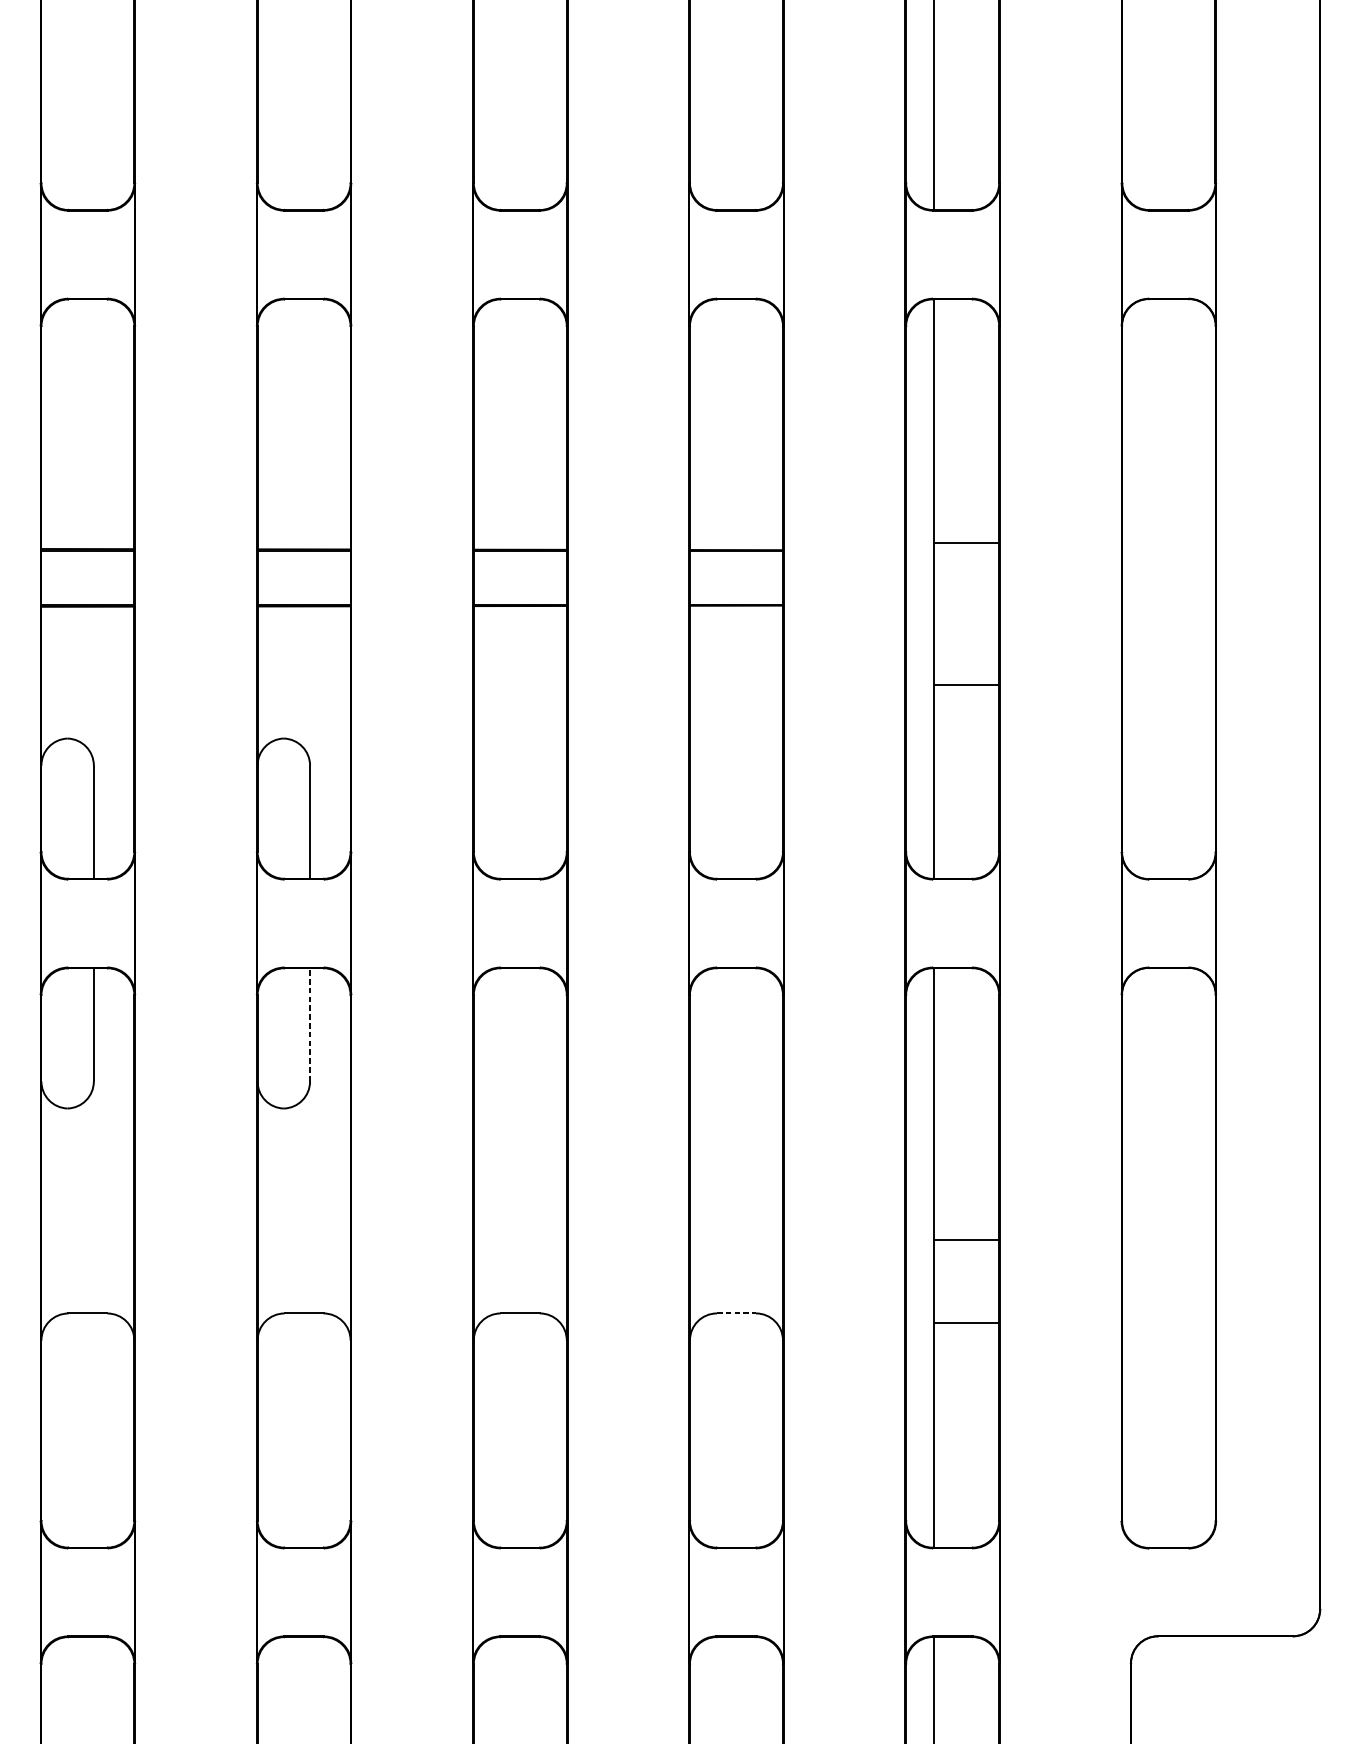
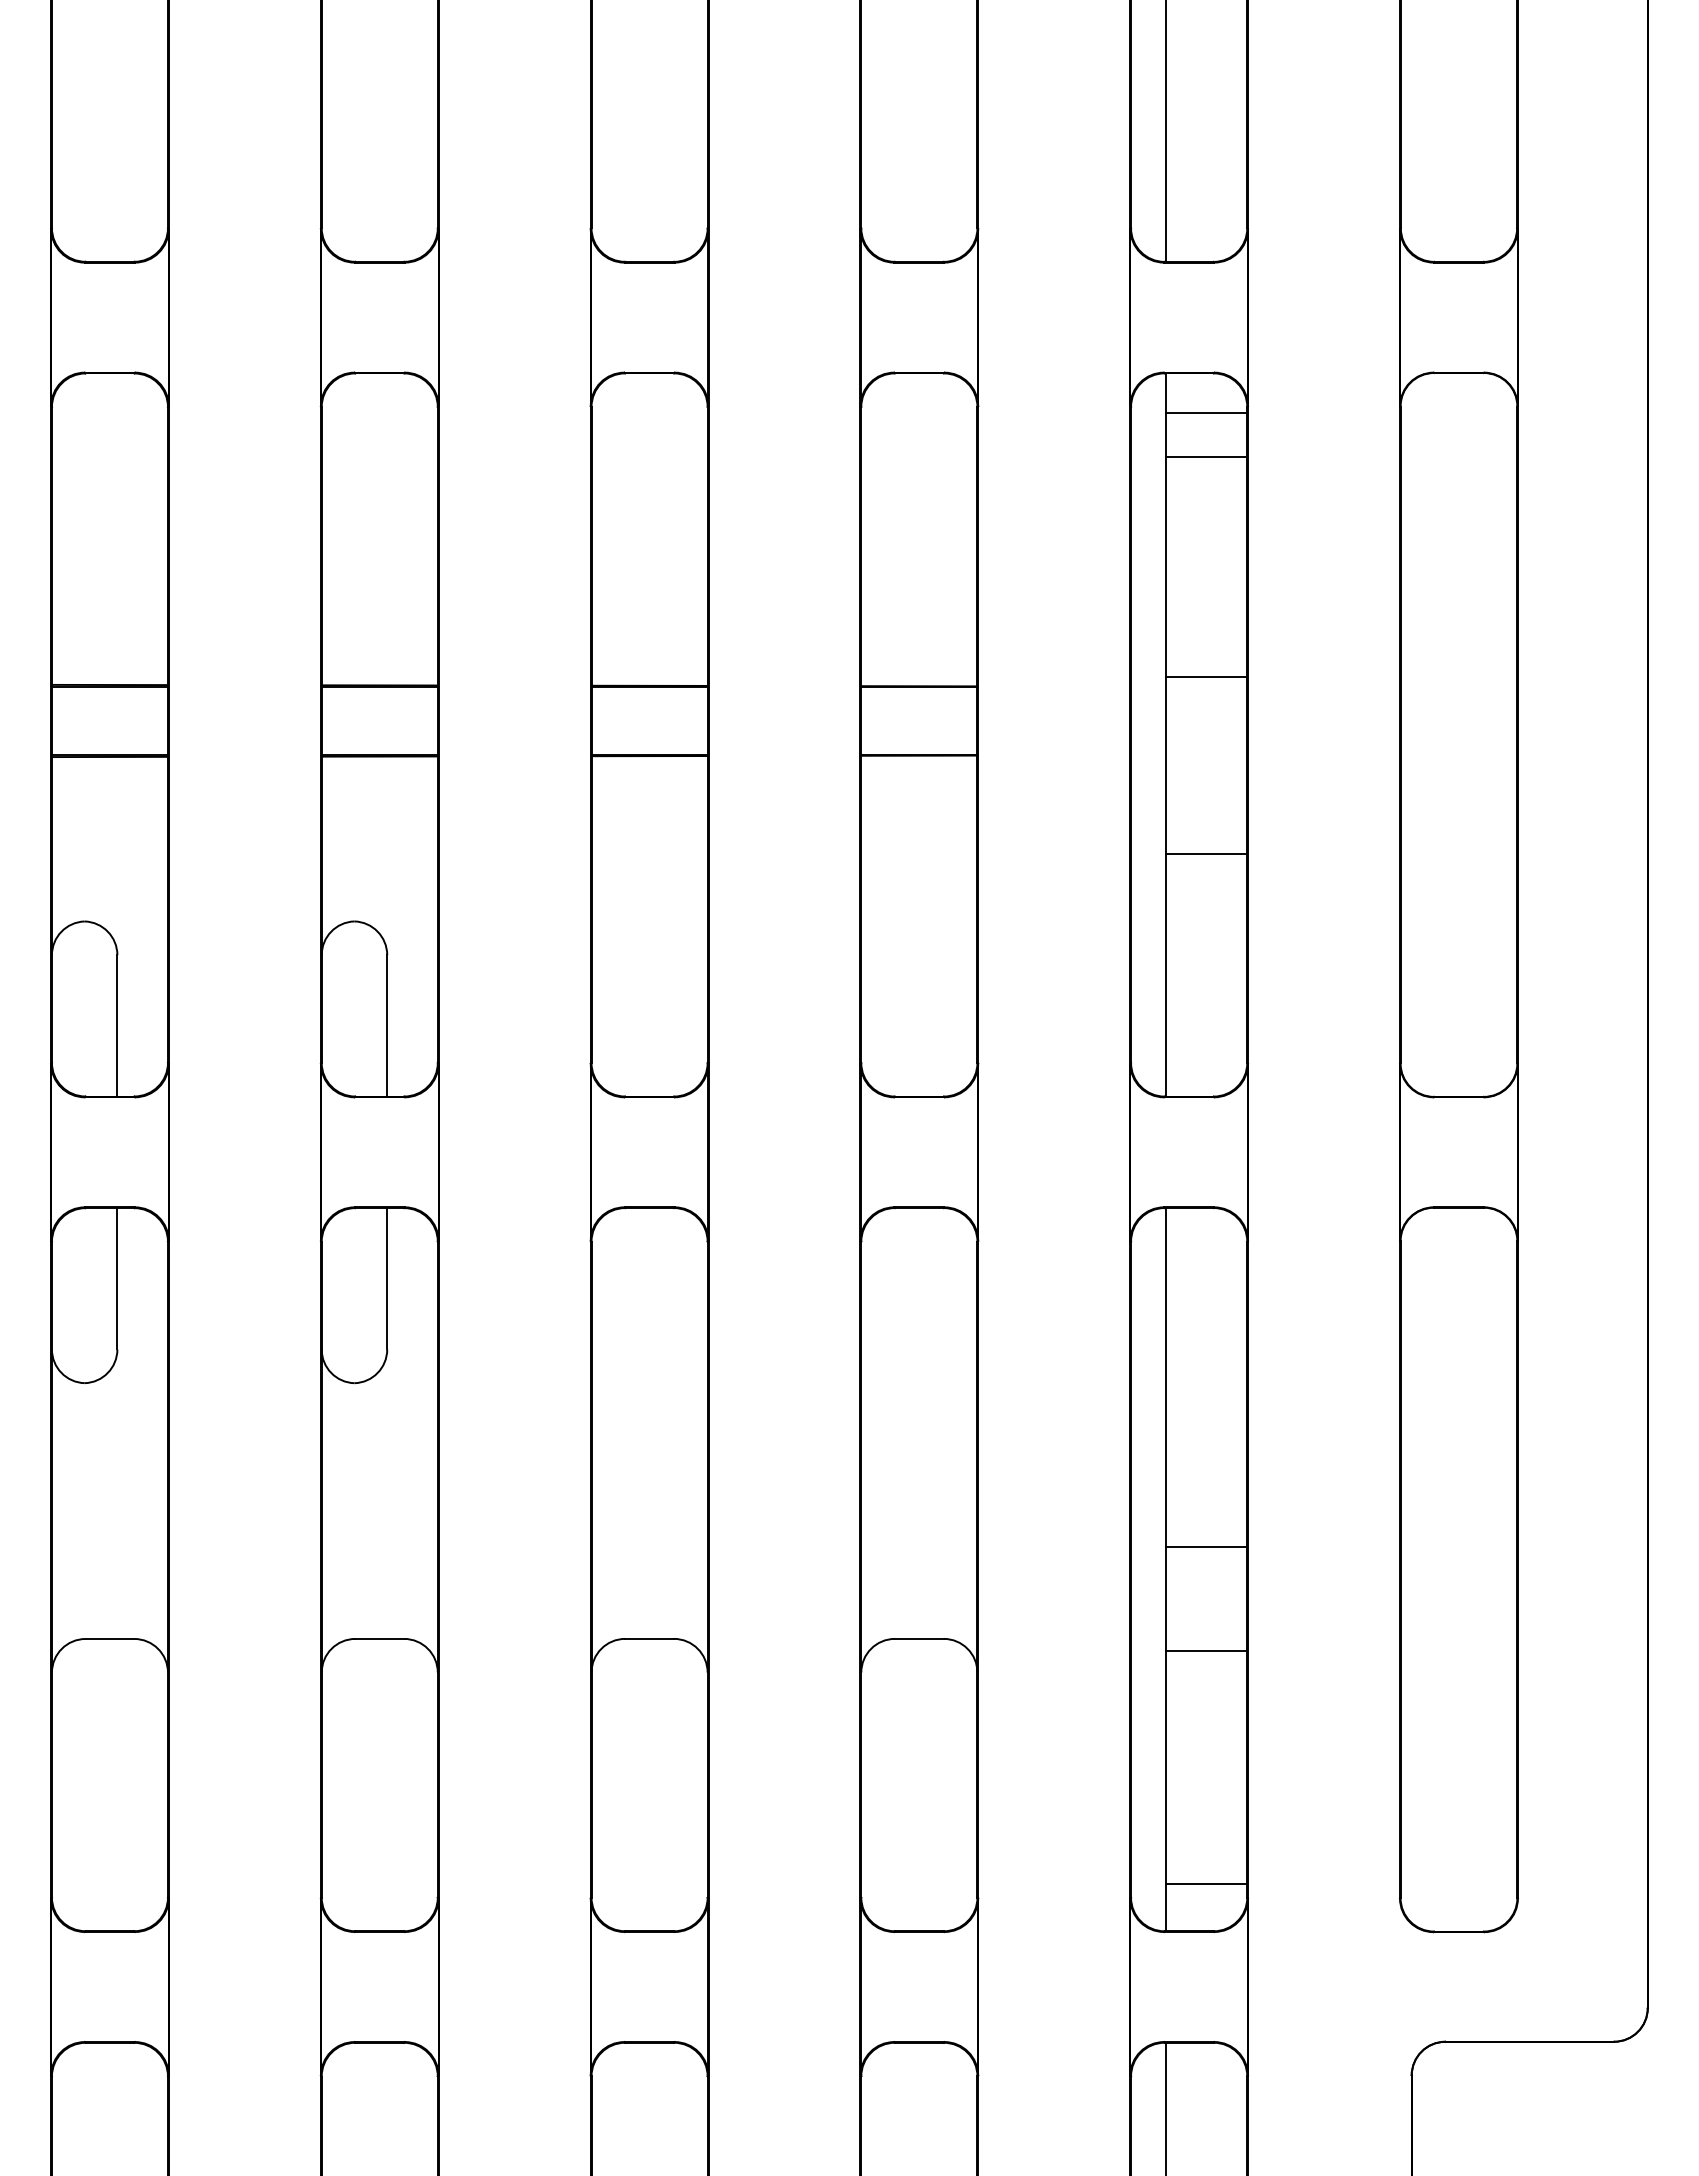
line: (966, 331) -> (1206, 413), added
line: (966, 365) -> (1206, 456), added
line: (310, 1024) -> (387, 1278), dashed -> solid
line: (736, 1313) -> (919, 1638), dashed -> solid
line: (966, 1509) -> (1206, 1883), added

